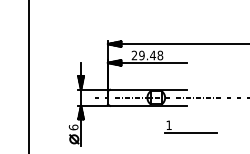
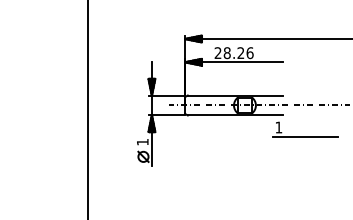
text: (151, 55) -> (238, 53), 29.48 -> 28.26
text: (73, 126) -> (142, 141), 6 -> 1
part: (190, 132) -> (305, 136), moved

